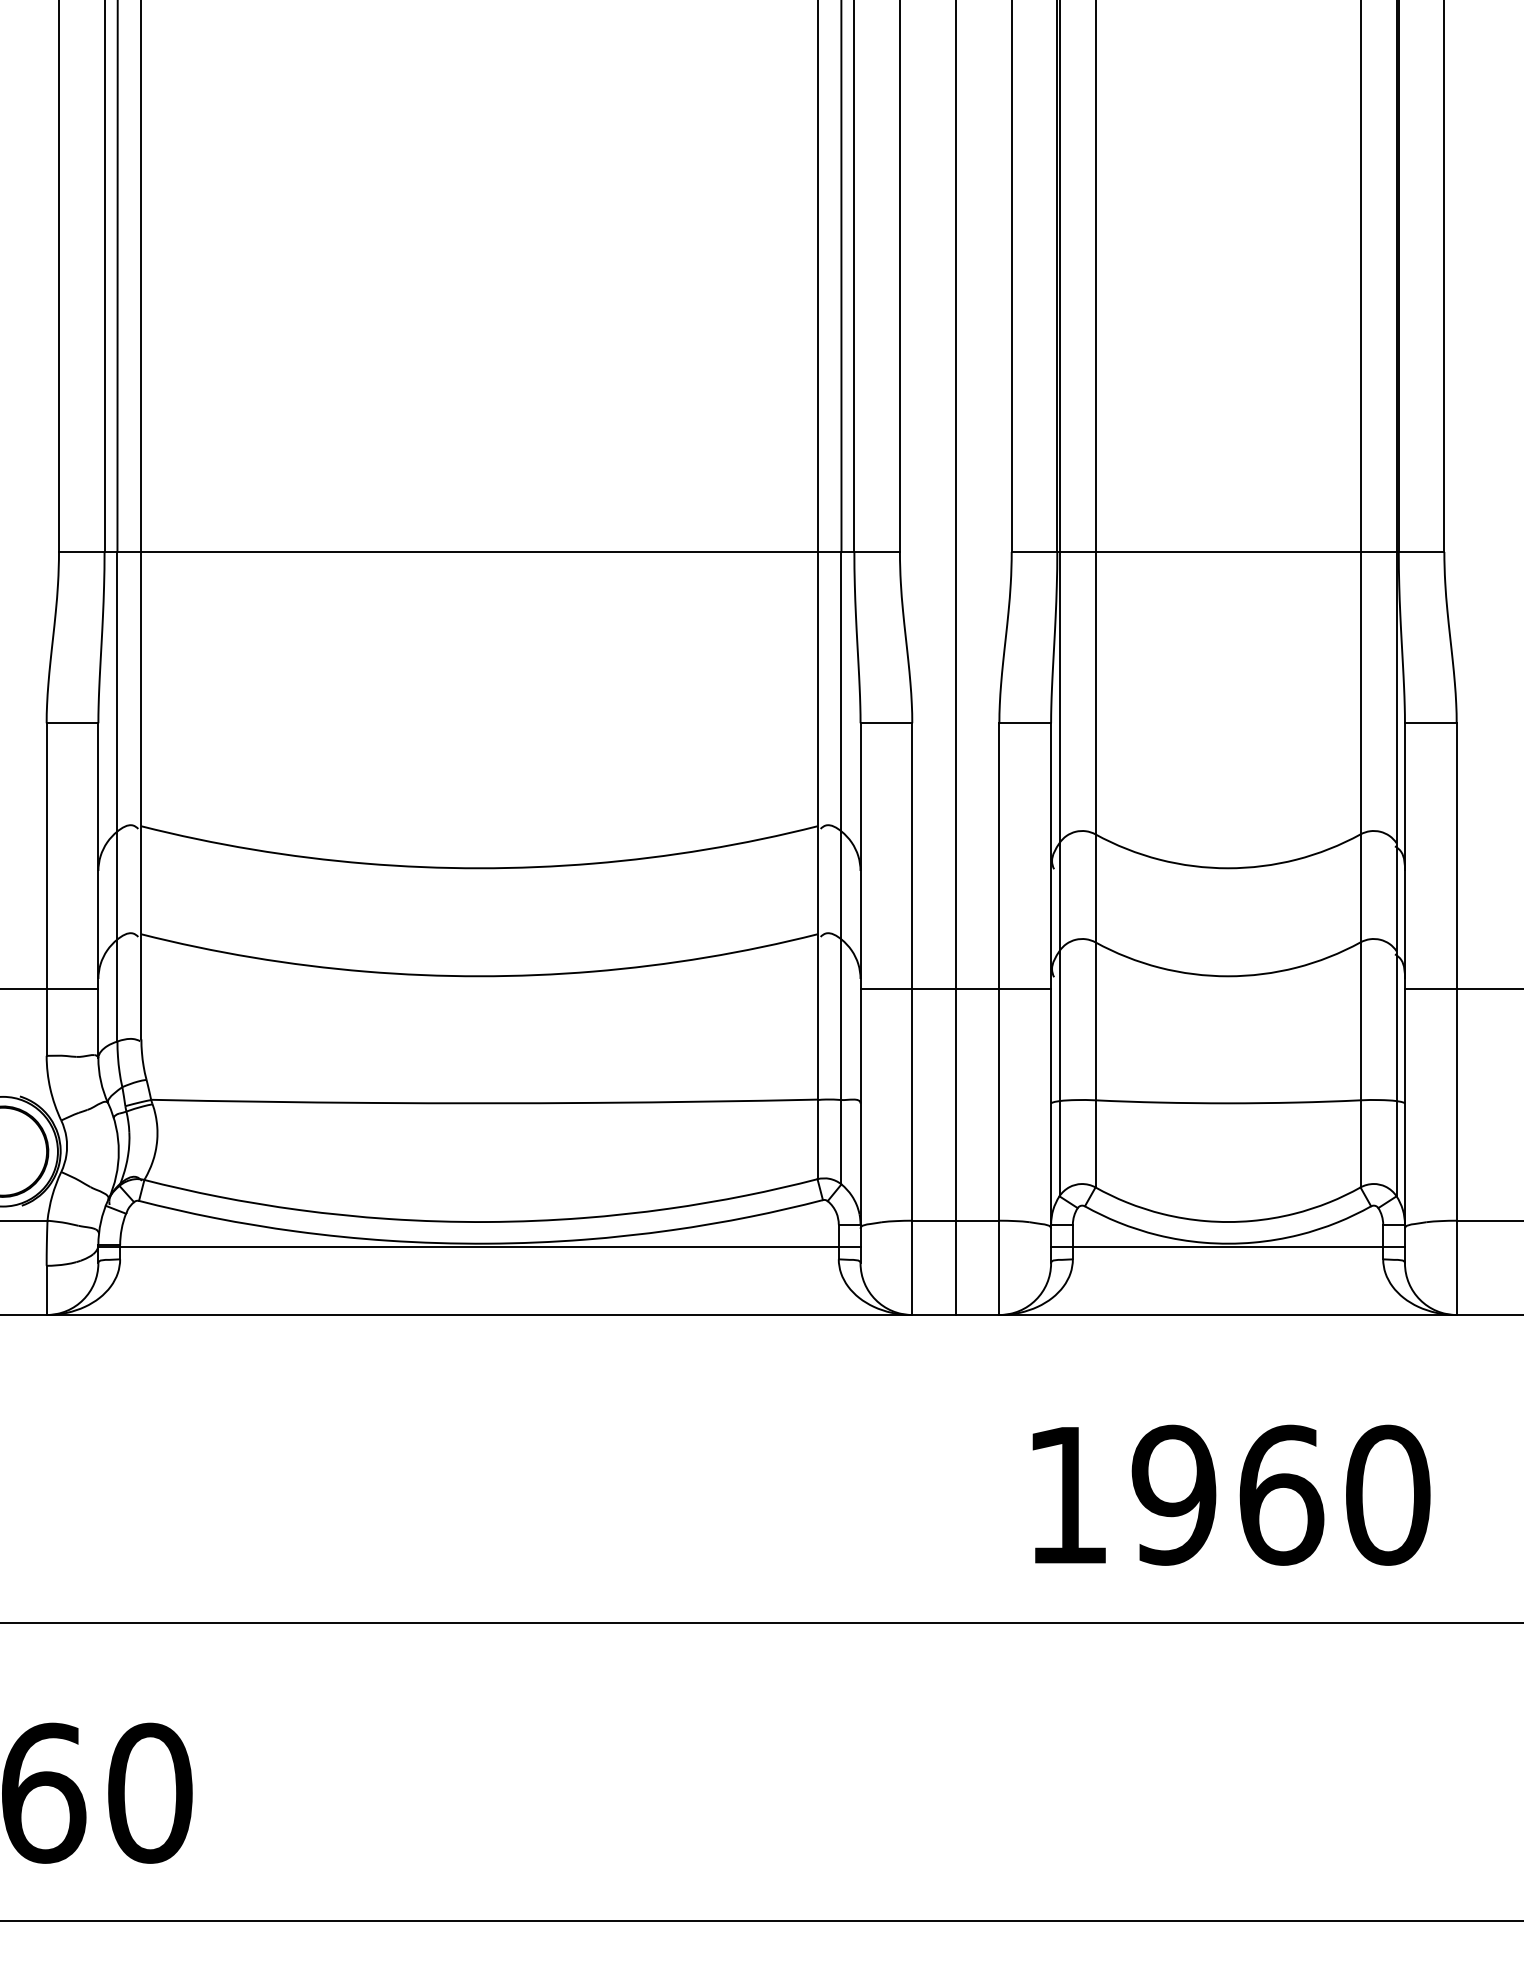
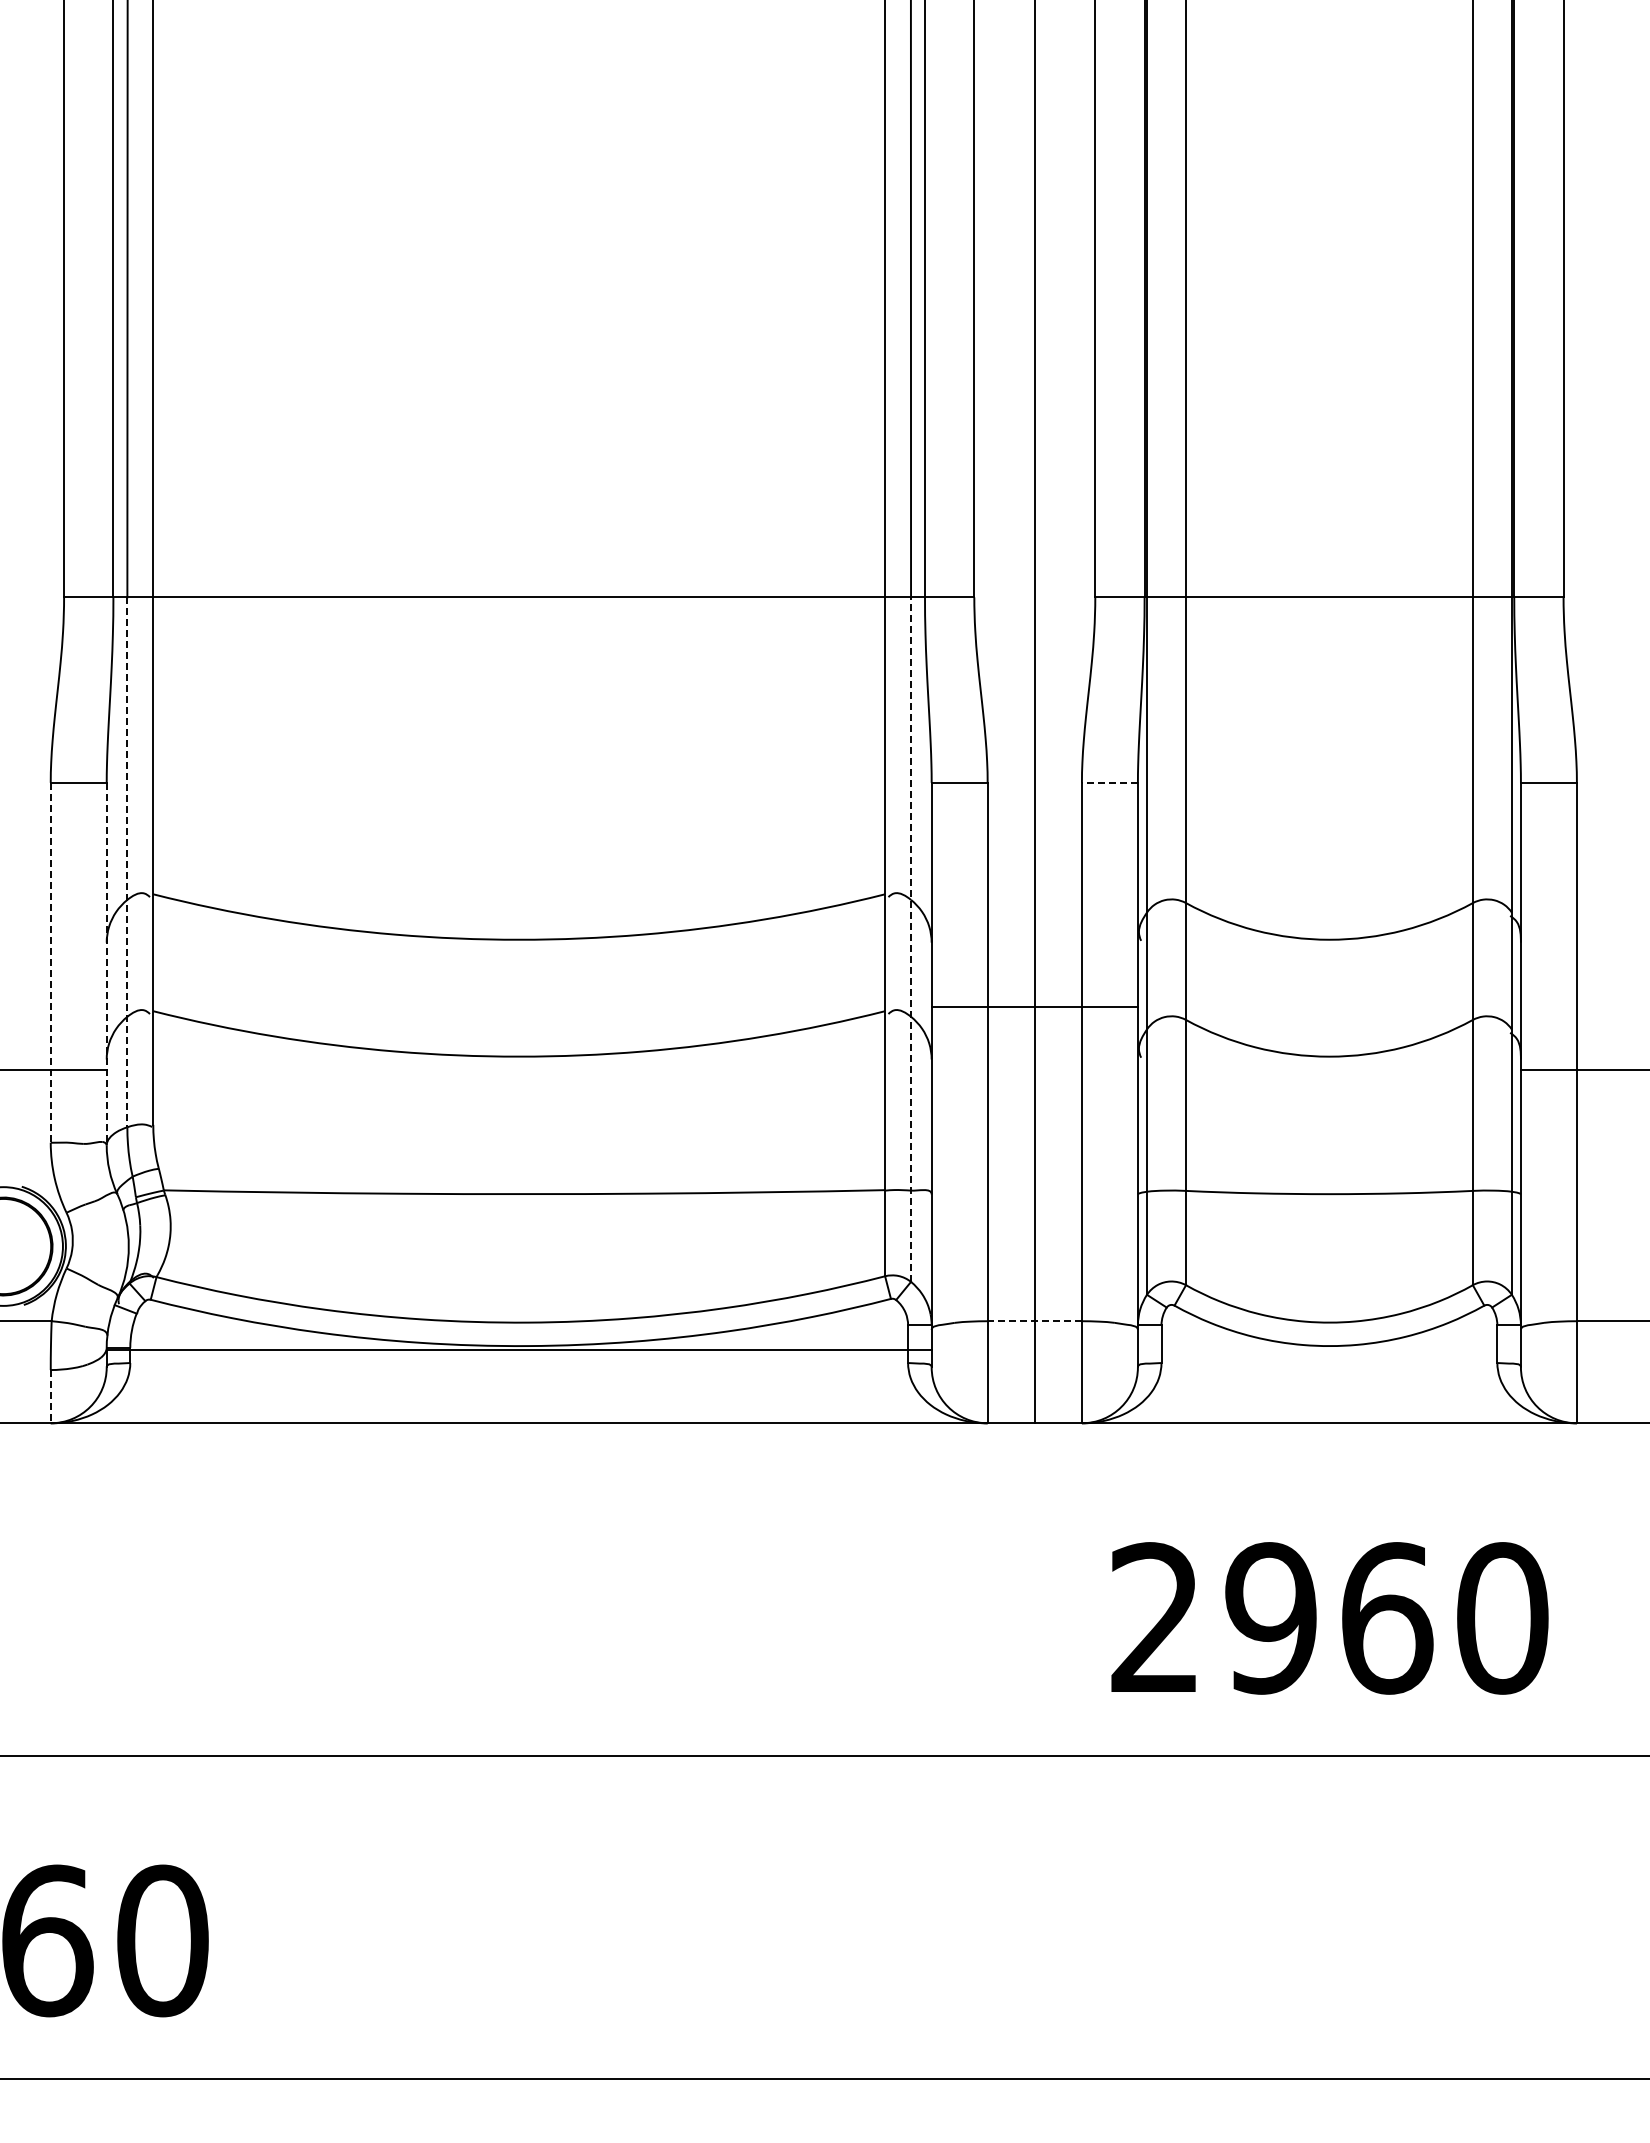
line: (1024, 722) -> (1109, 782), solid -> dashed
line: (117, 796) -> (127, 862), solid -> dashed
line: (841, 868) -> (911, 939), solid -> dashed
line: (46, 889) -> (50, 962), solid -> dashed
line: (98, 891) -> (106, 964), solid -> dashed
line: (955, 989) -> (1034, 1007), moved
line: (955, 1220) -> (1034, 1321), solid -> dashed
line: (1227, 1246) -> (1328, 1349), removed
line: (46, 1290) -> (50, 1396), solid -> dashed
text: (1066, 1493) -> (1154, 1616), 1960 -> 2960

